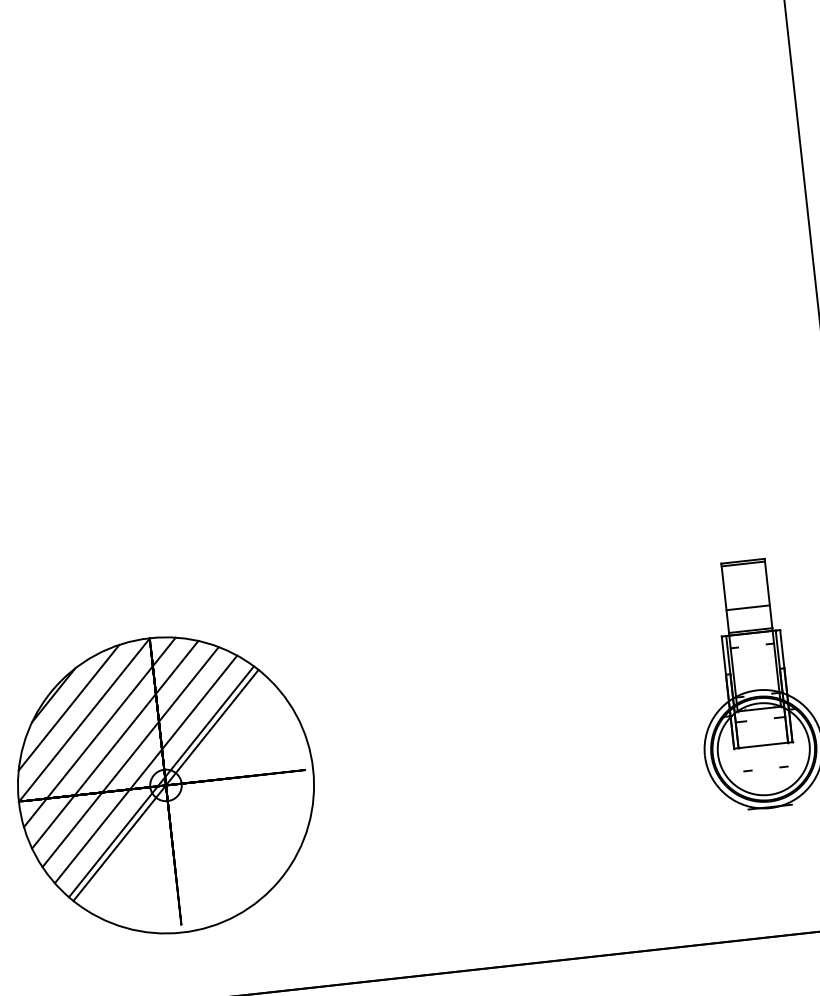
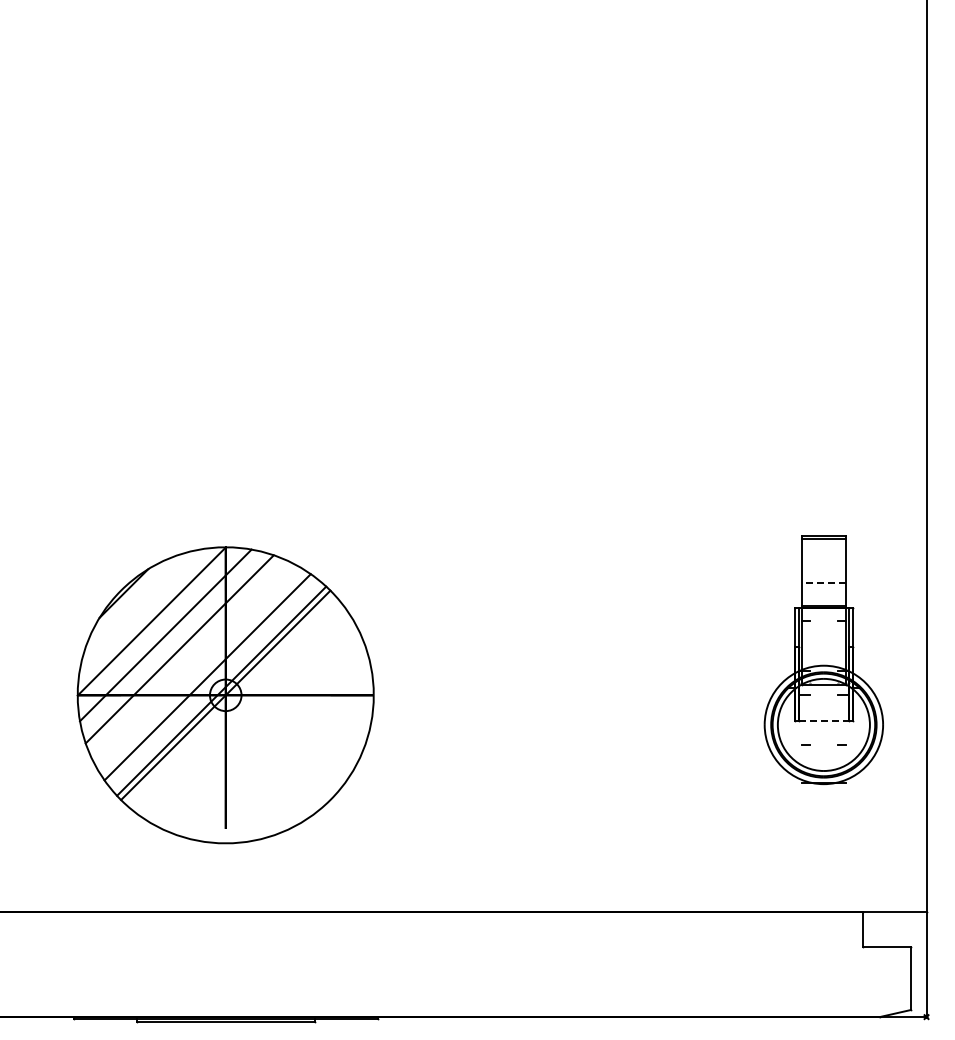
line: (747, 607) -> (823, 582), solid -> dashed
line: (68, 707) -> (137, 607), removed
line: (763, 745) -> (823, 721), solid -> dashed
line: (130, 756) -> (193, 662), removed

